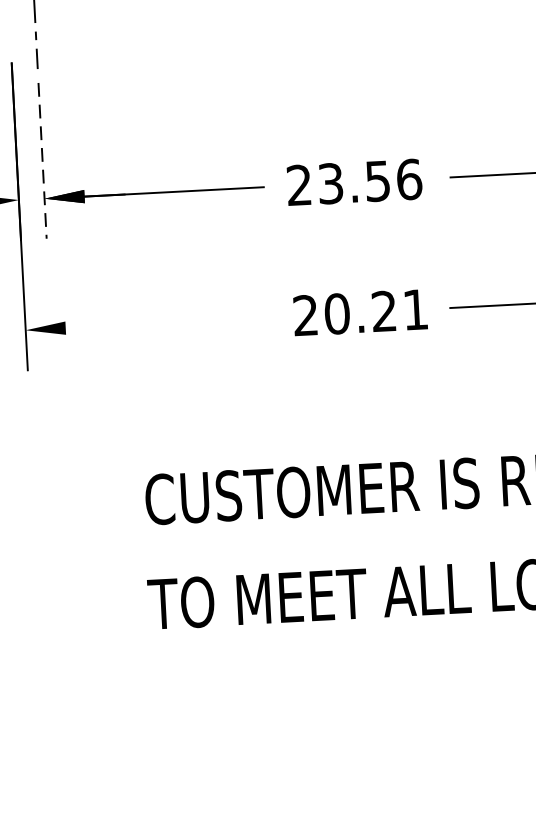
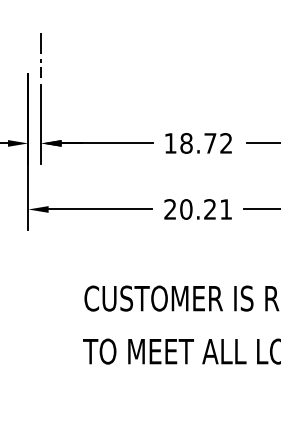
line: (42, 161) -> (41, 124), dashed -> solid
text: (354, 182) -> (198, 143), 23.56 -> 18.72
line: (168, 322) -> (100, 209), added

